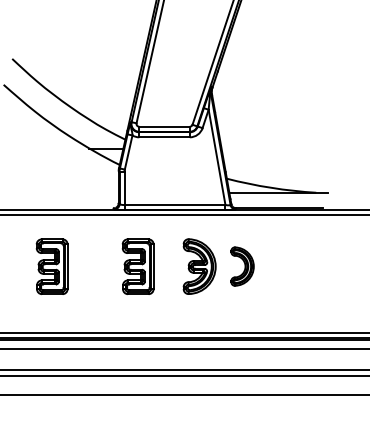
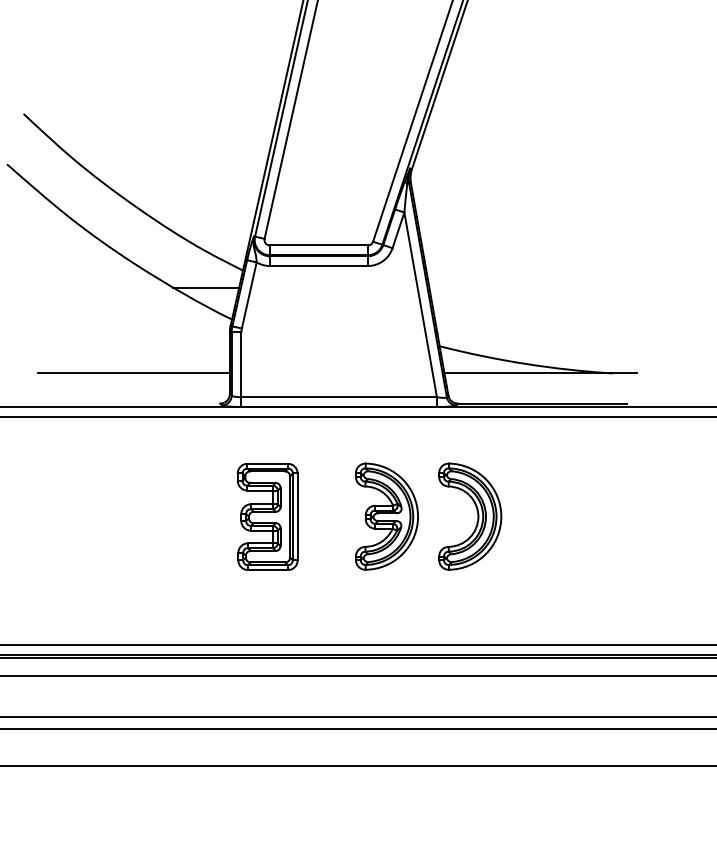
line: (68, 192) -> (132, 372), added
part: (51, 266) -> (99, 516), removed
part: (242, 266) -> (469, 516), size x1.43

